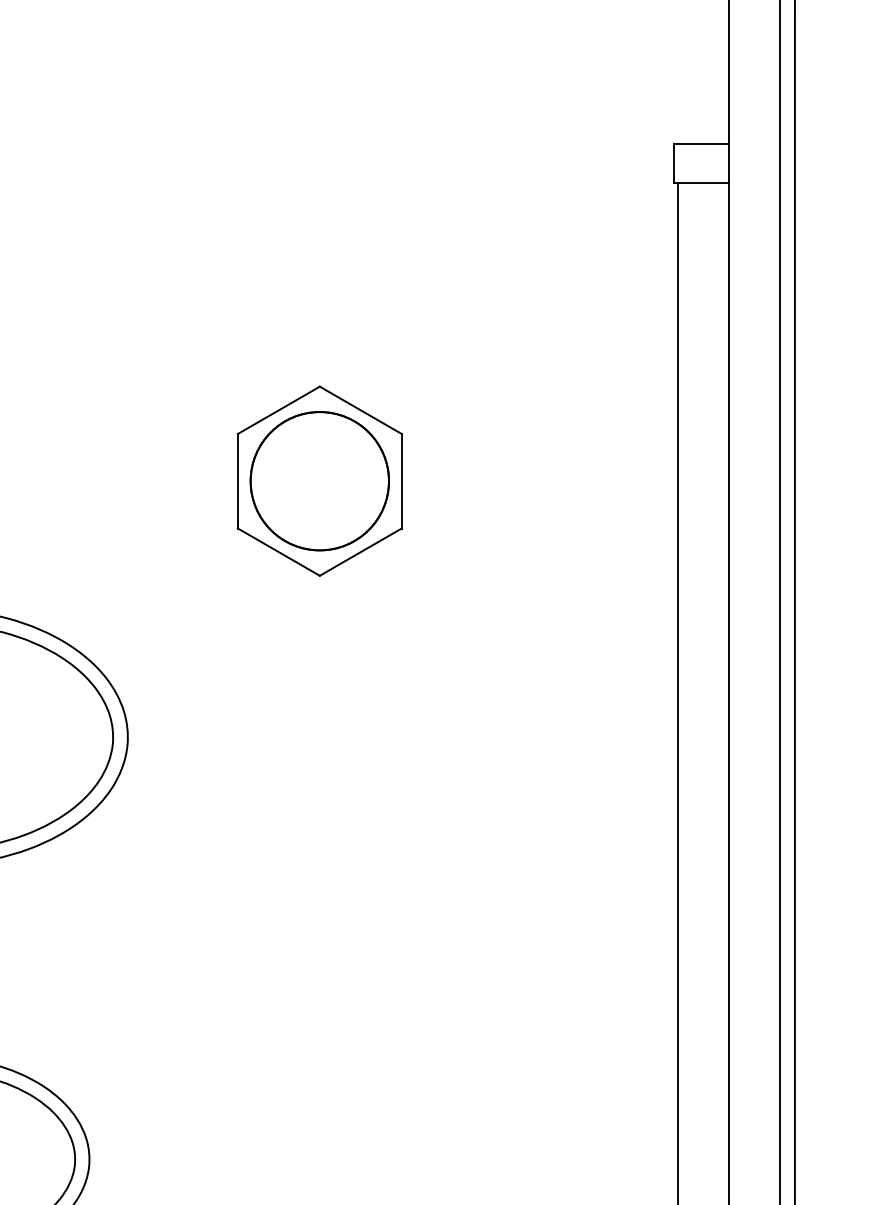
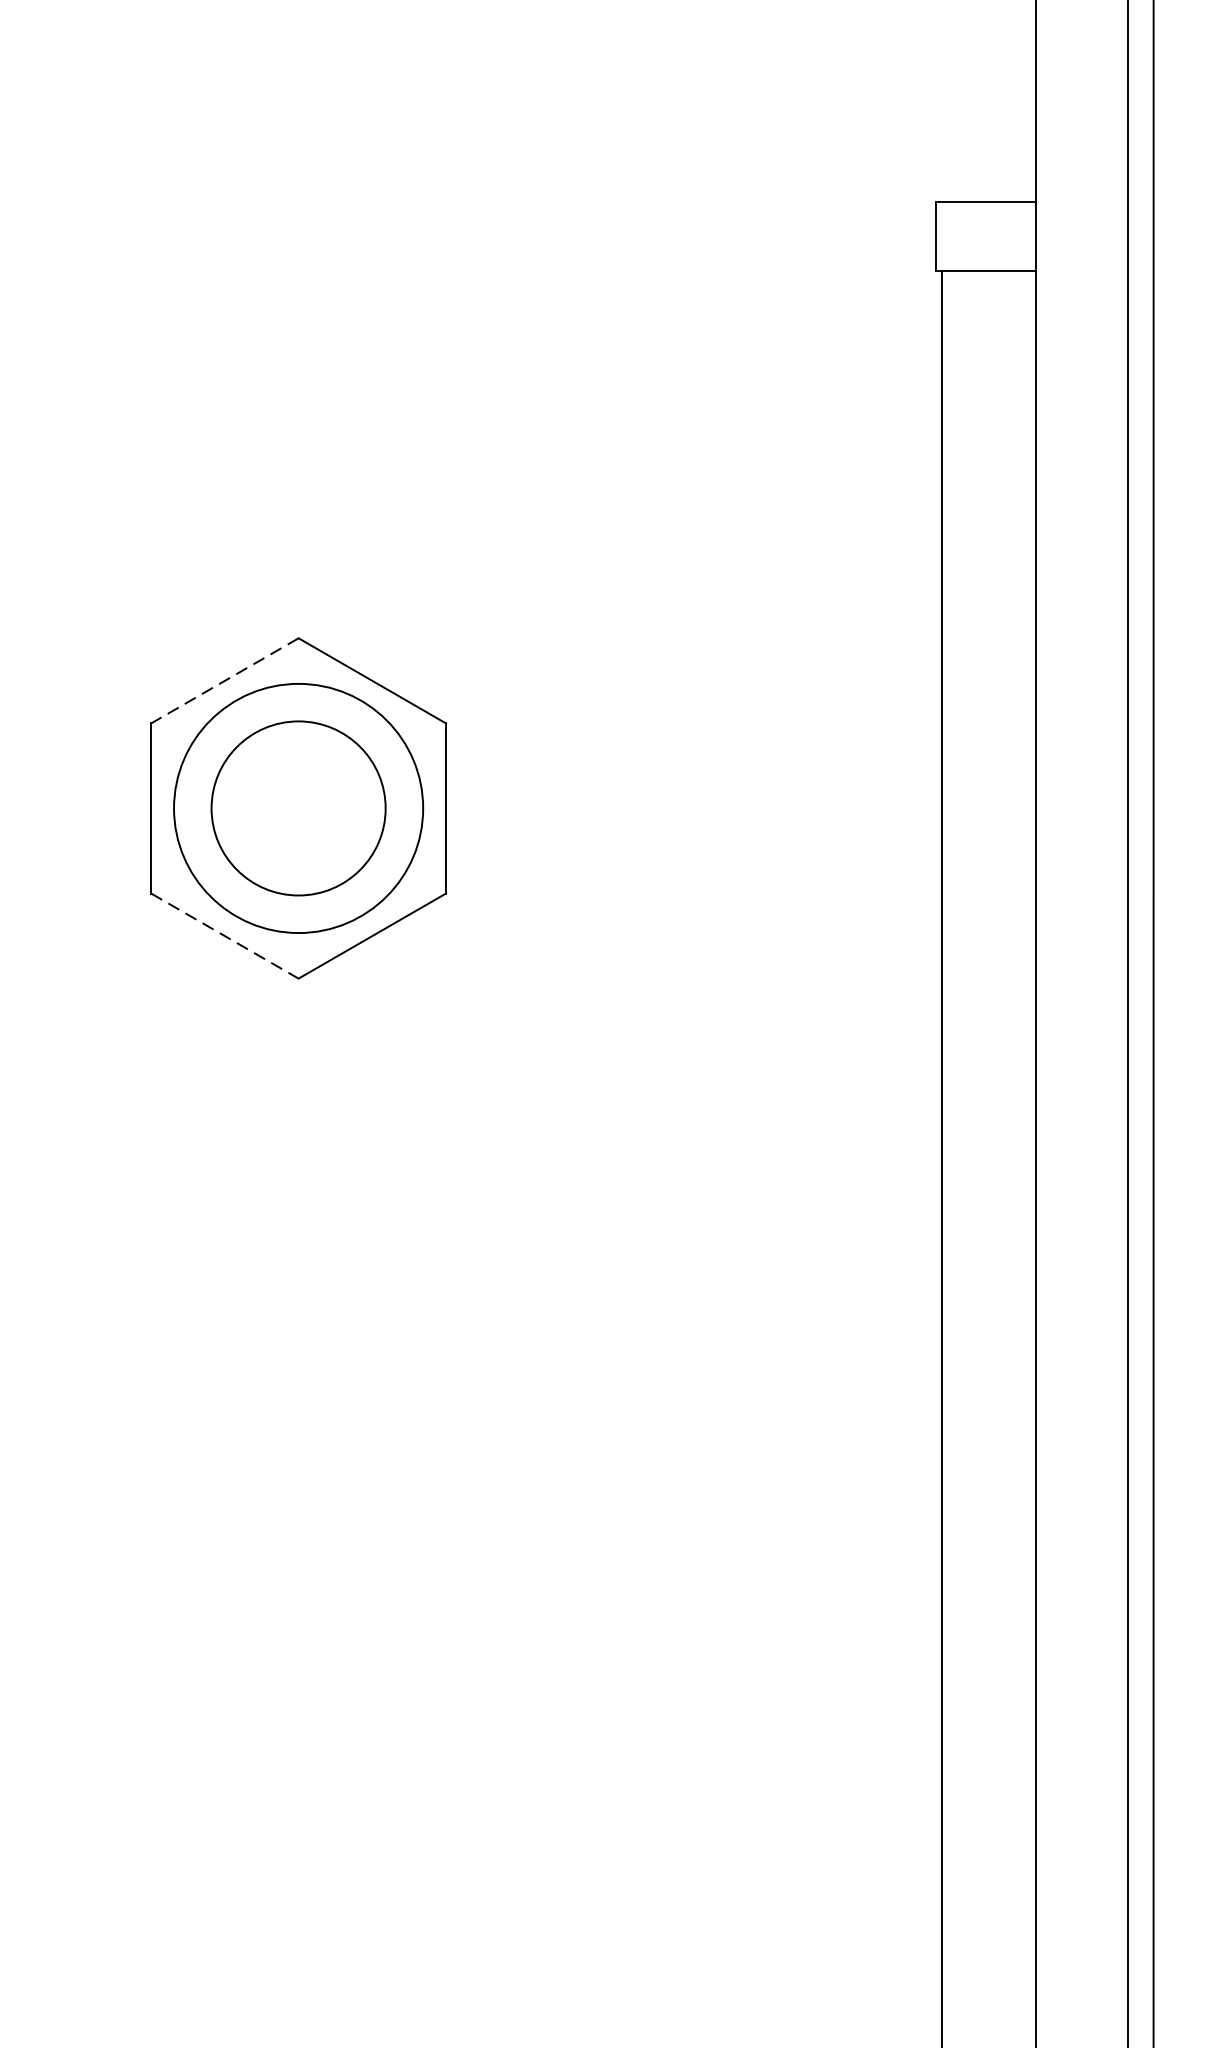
line: (278, 410) -> (224, 681), solid -> dashed
circle: (319, 481) -> (298, 808), size x0.7
line: (279, 552) -> (226, 936), solid -> dashed

